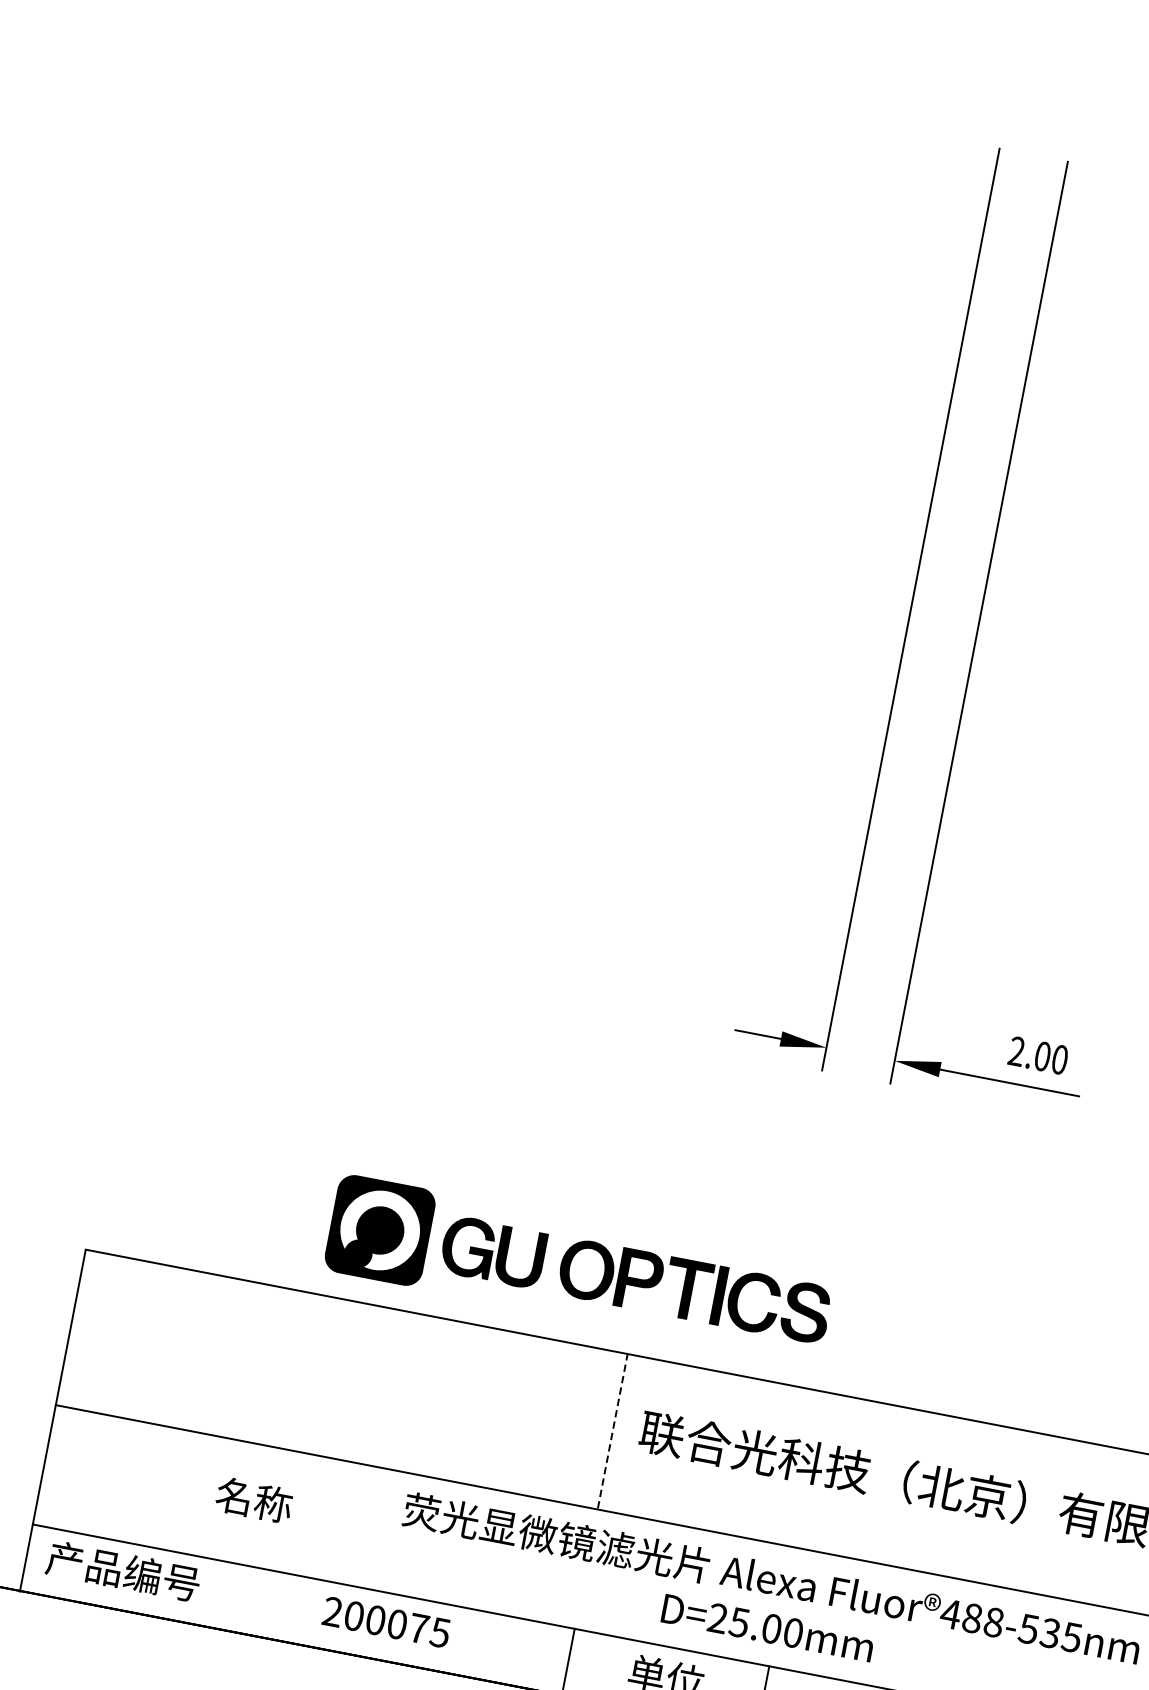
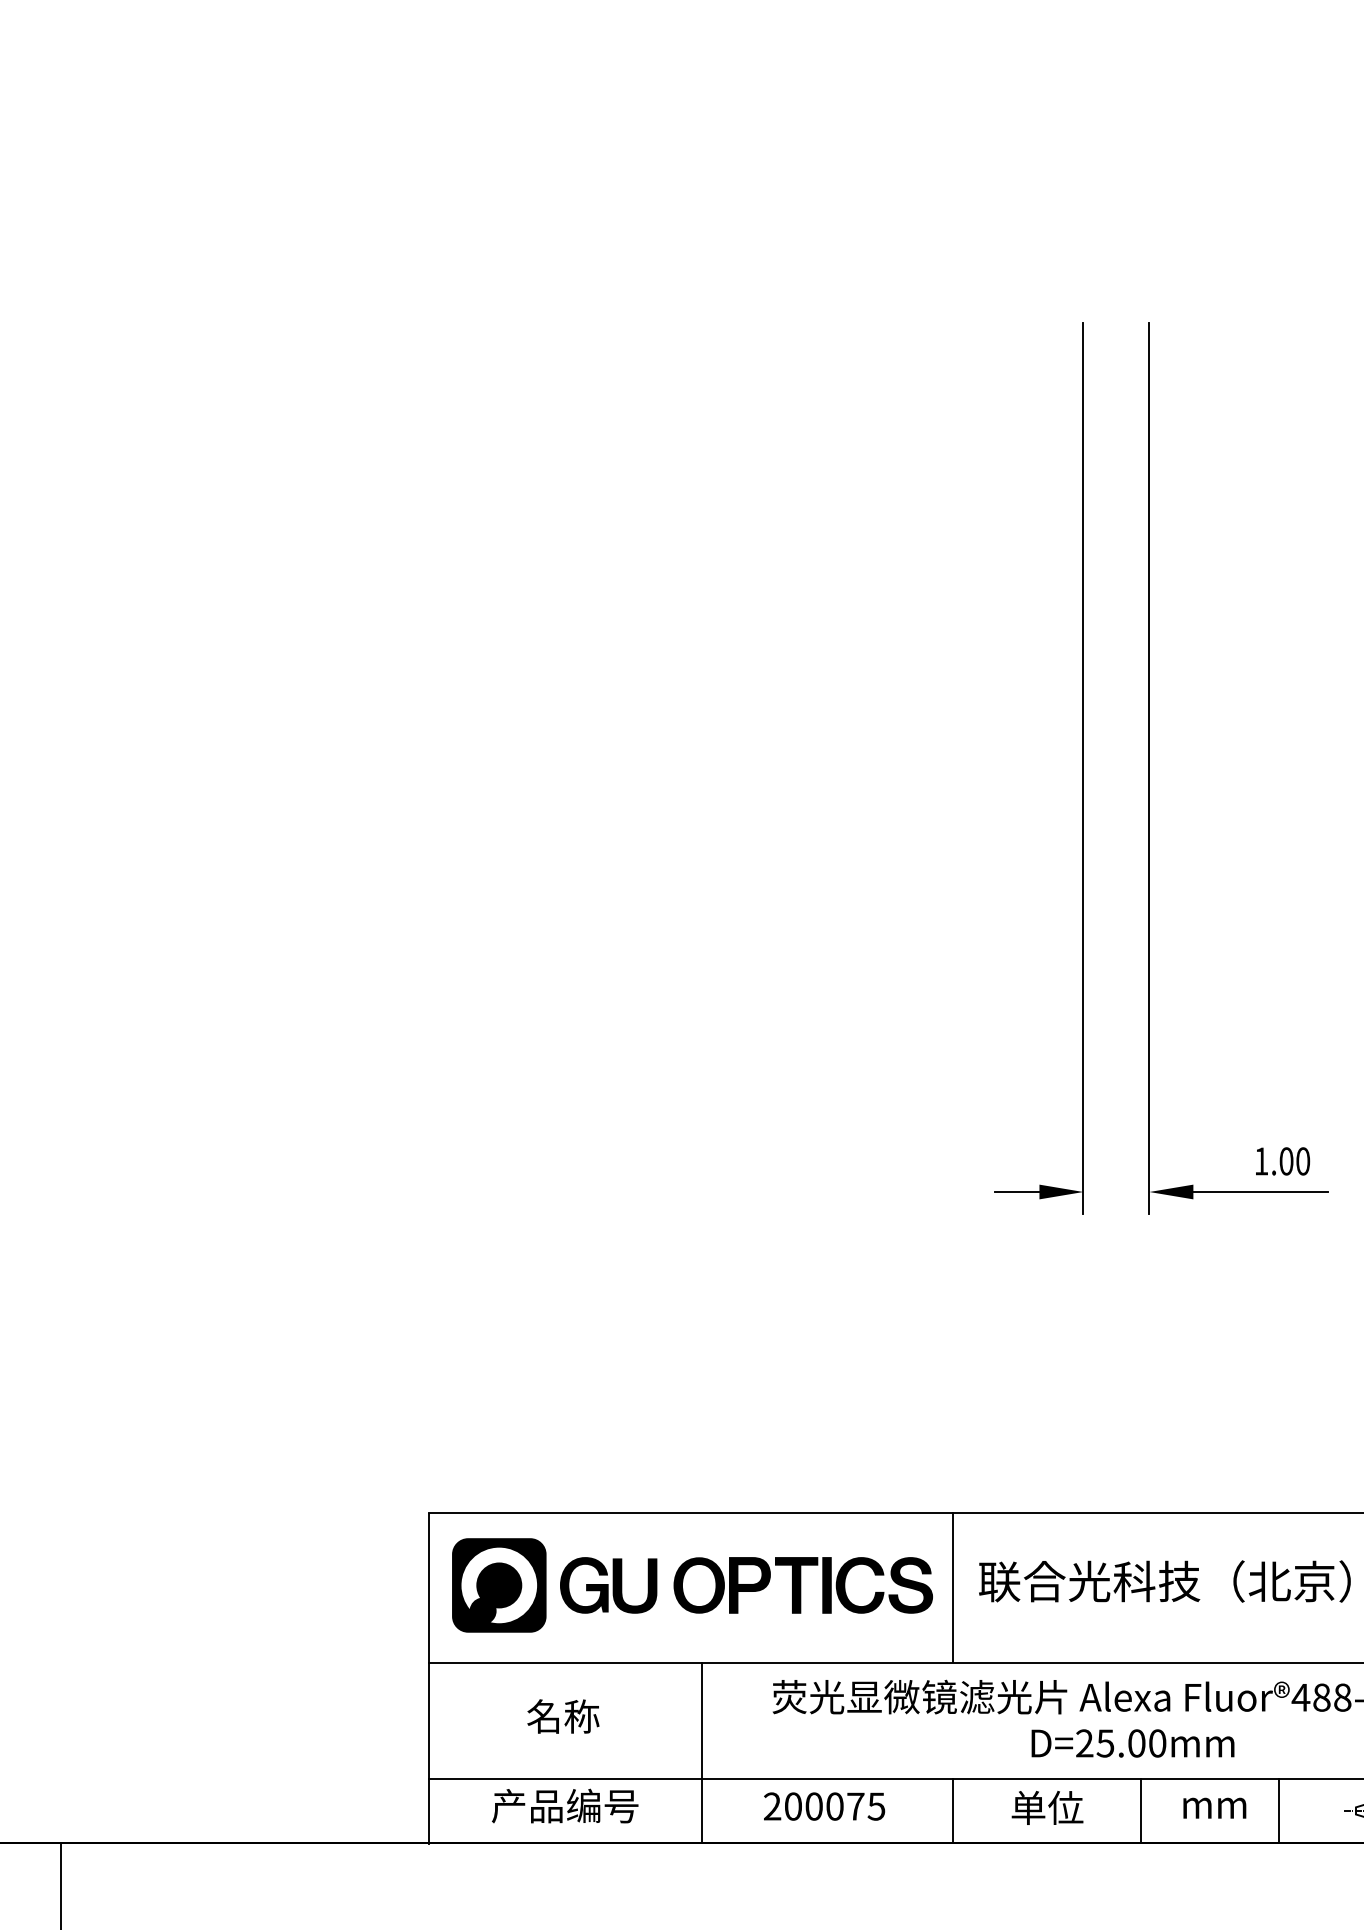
text: (1016, 1051) -> (1261, 1161), 2.00 -> 1.00
part: (580, 1269) -> (692, 1585), moved
line: (613, 1430) -> (953, 1587), dashed -> solid
text: (254, 1500) -> (563, 1716), moved
line: (319, 1552) -> (701, 1753), added
text: (123, 1570) -> (565, 1805), moved
text: (386, 1622) -> (824, 1806), moved

